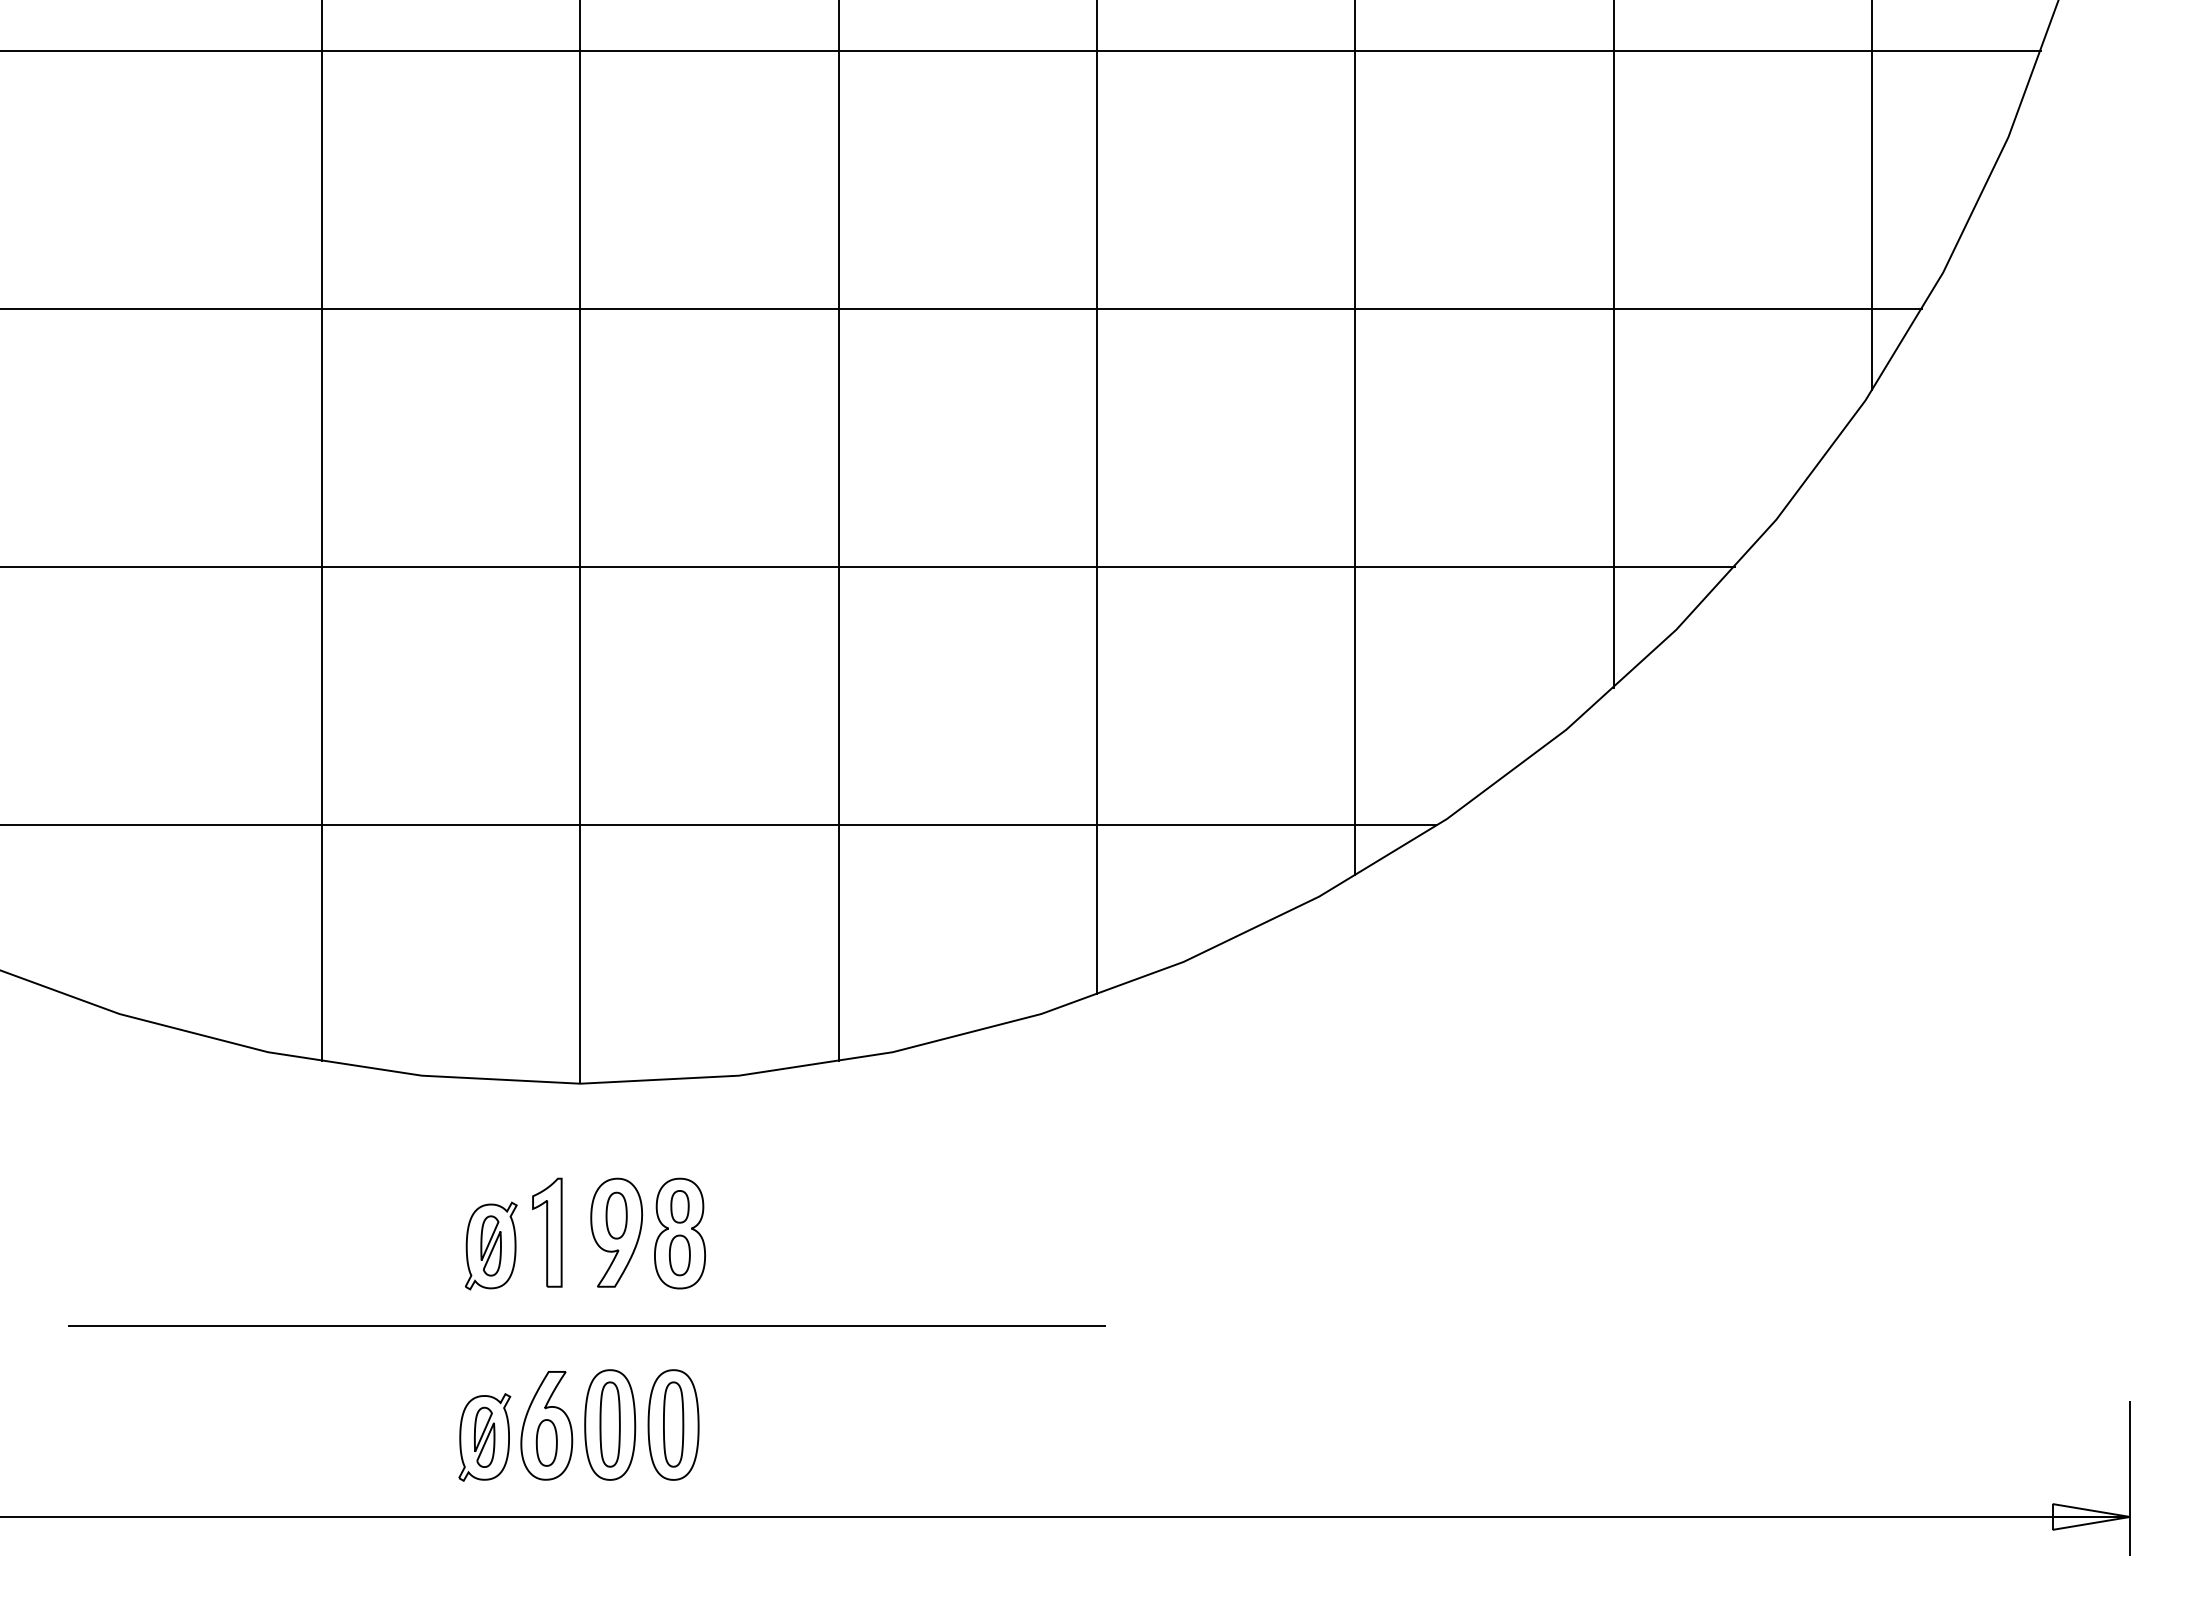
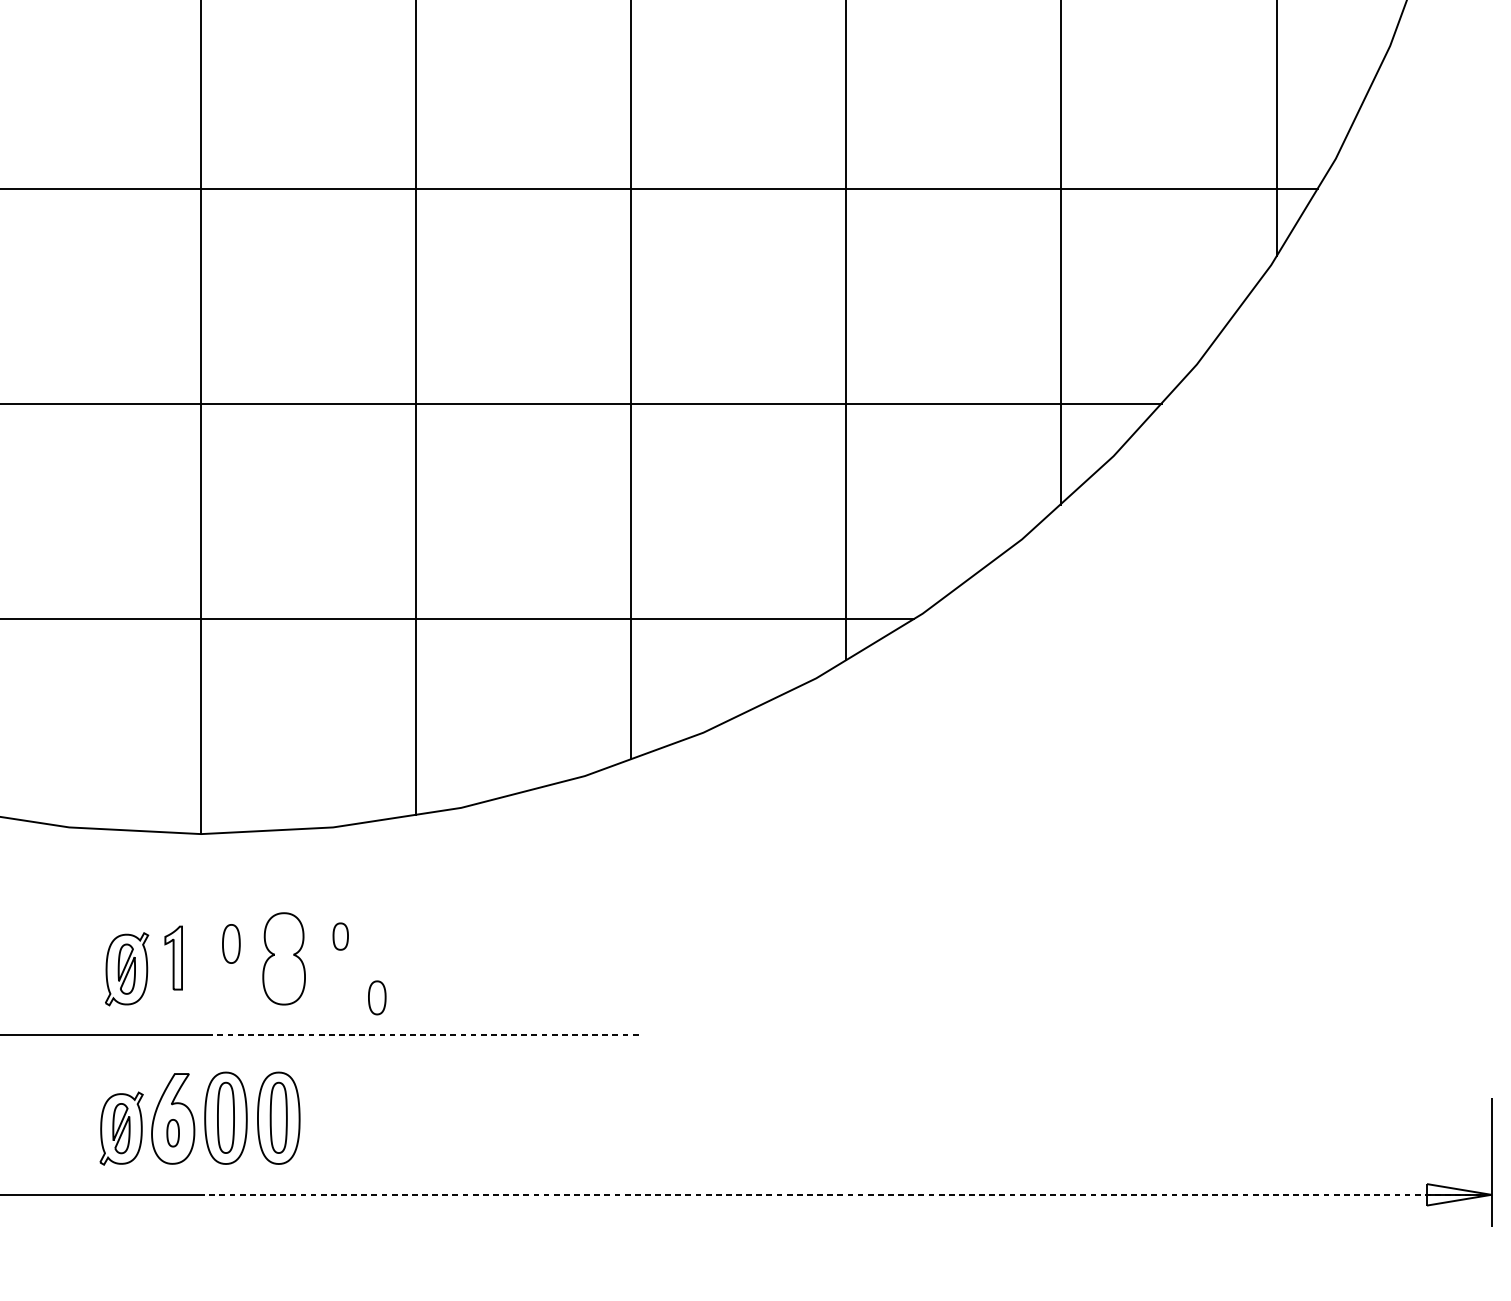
part: (679, 1206) -> (340, 936), moved
part: (547, 1232) -> (173, 957), size x0.7
part: (616, 1232) -> (231, 957), removed
part: (679, 1255) -> (376, 997), moved
line: (845, 1325) -> (421, 1035), solid -> dashed
part: (546, 1442) -> (172, 1132), size x0.7
line: (1355, 1516) -> (846, 1194), solid -> dashed

